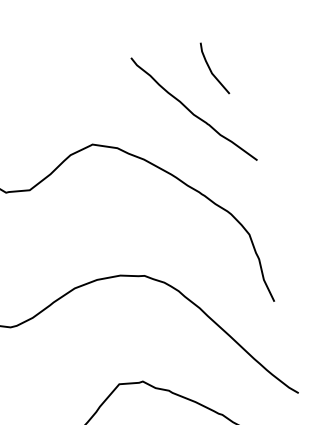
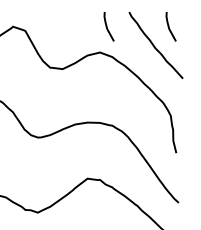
line: (96, 93) -> (107, 26), added

